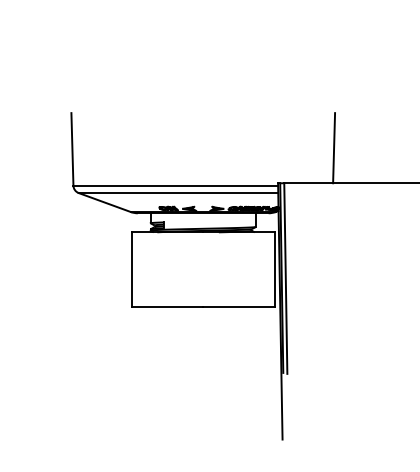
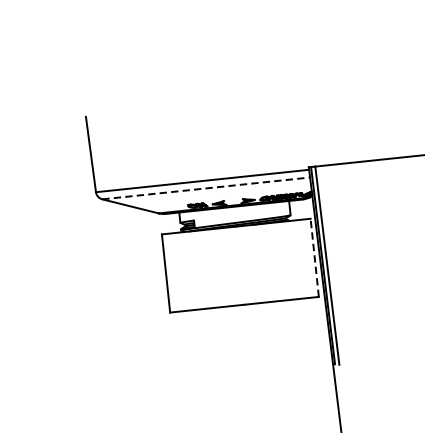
line: (334, 148) -> (363, 124), removed
line: (178, 193) -> (206, 188), solid -> dashed
line: (274, 269) -> (314, 257), solid -> dashed

